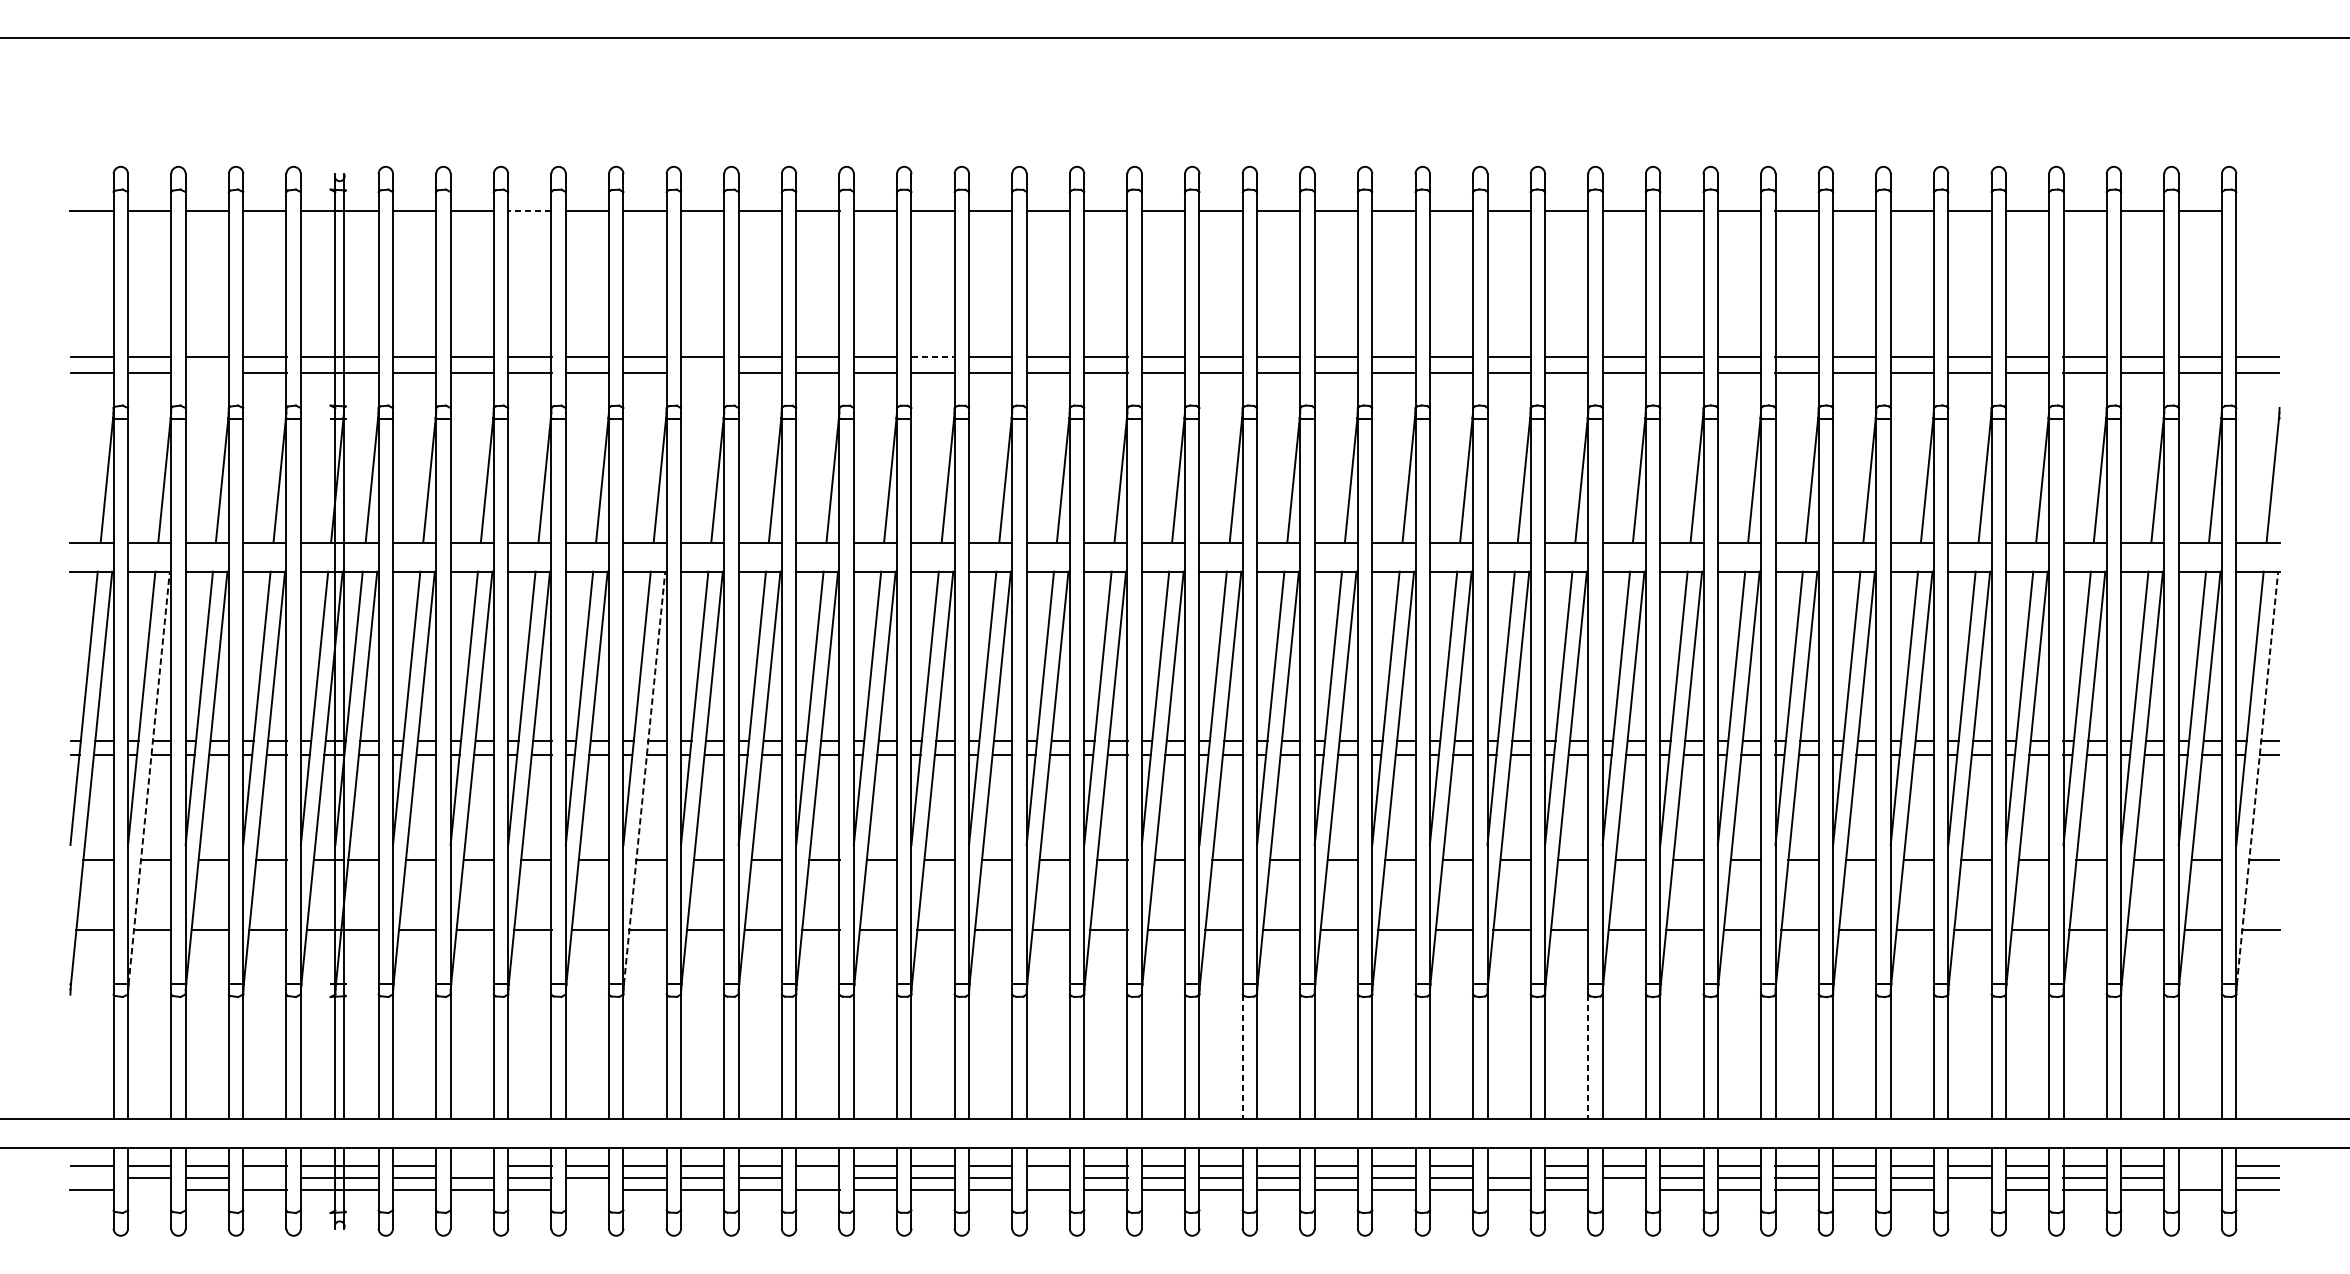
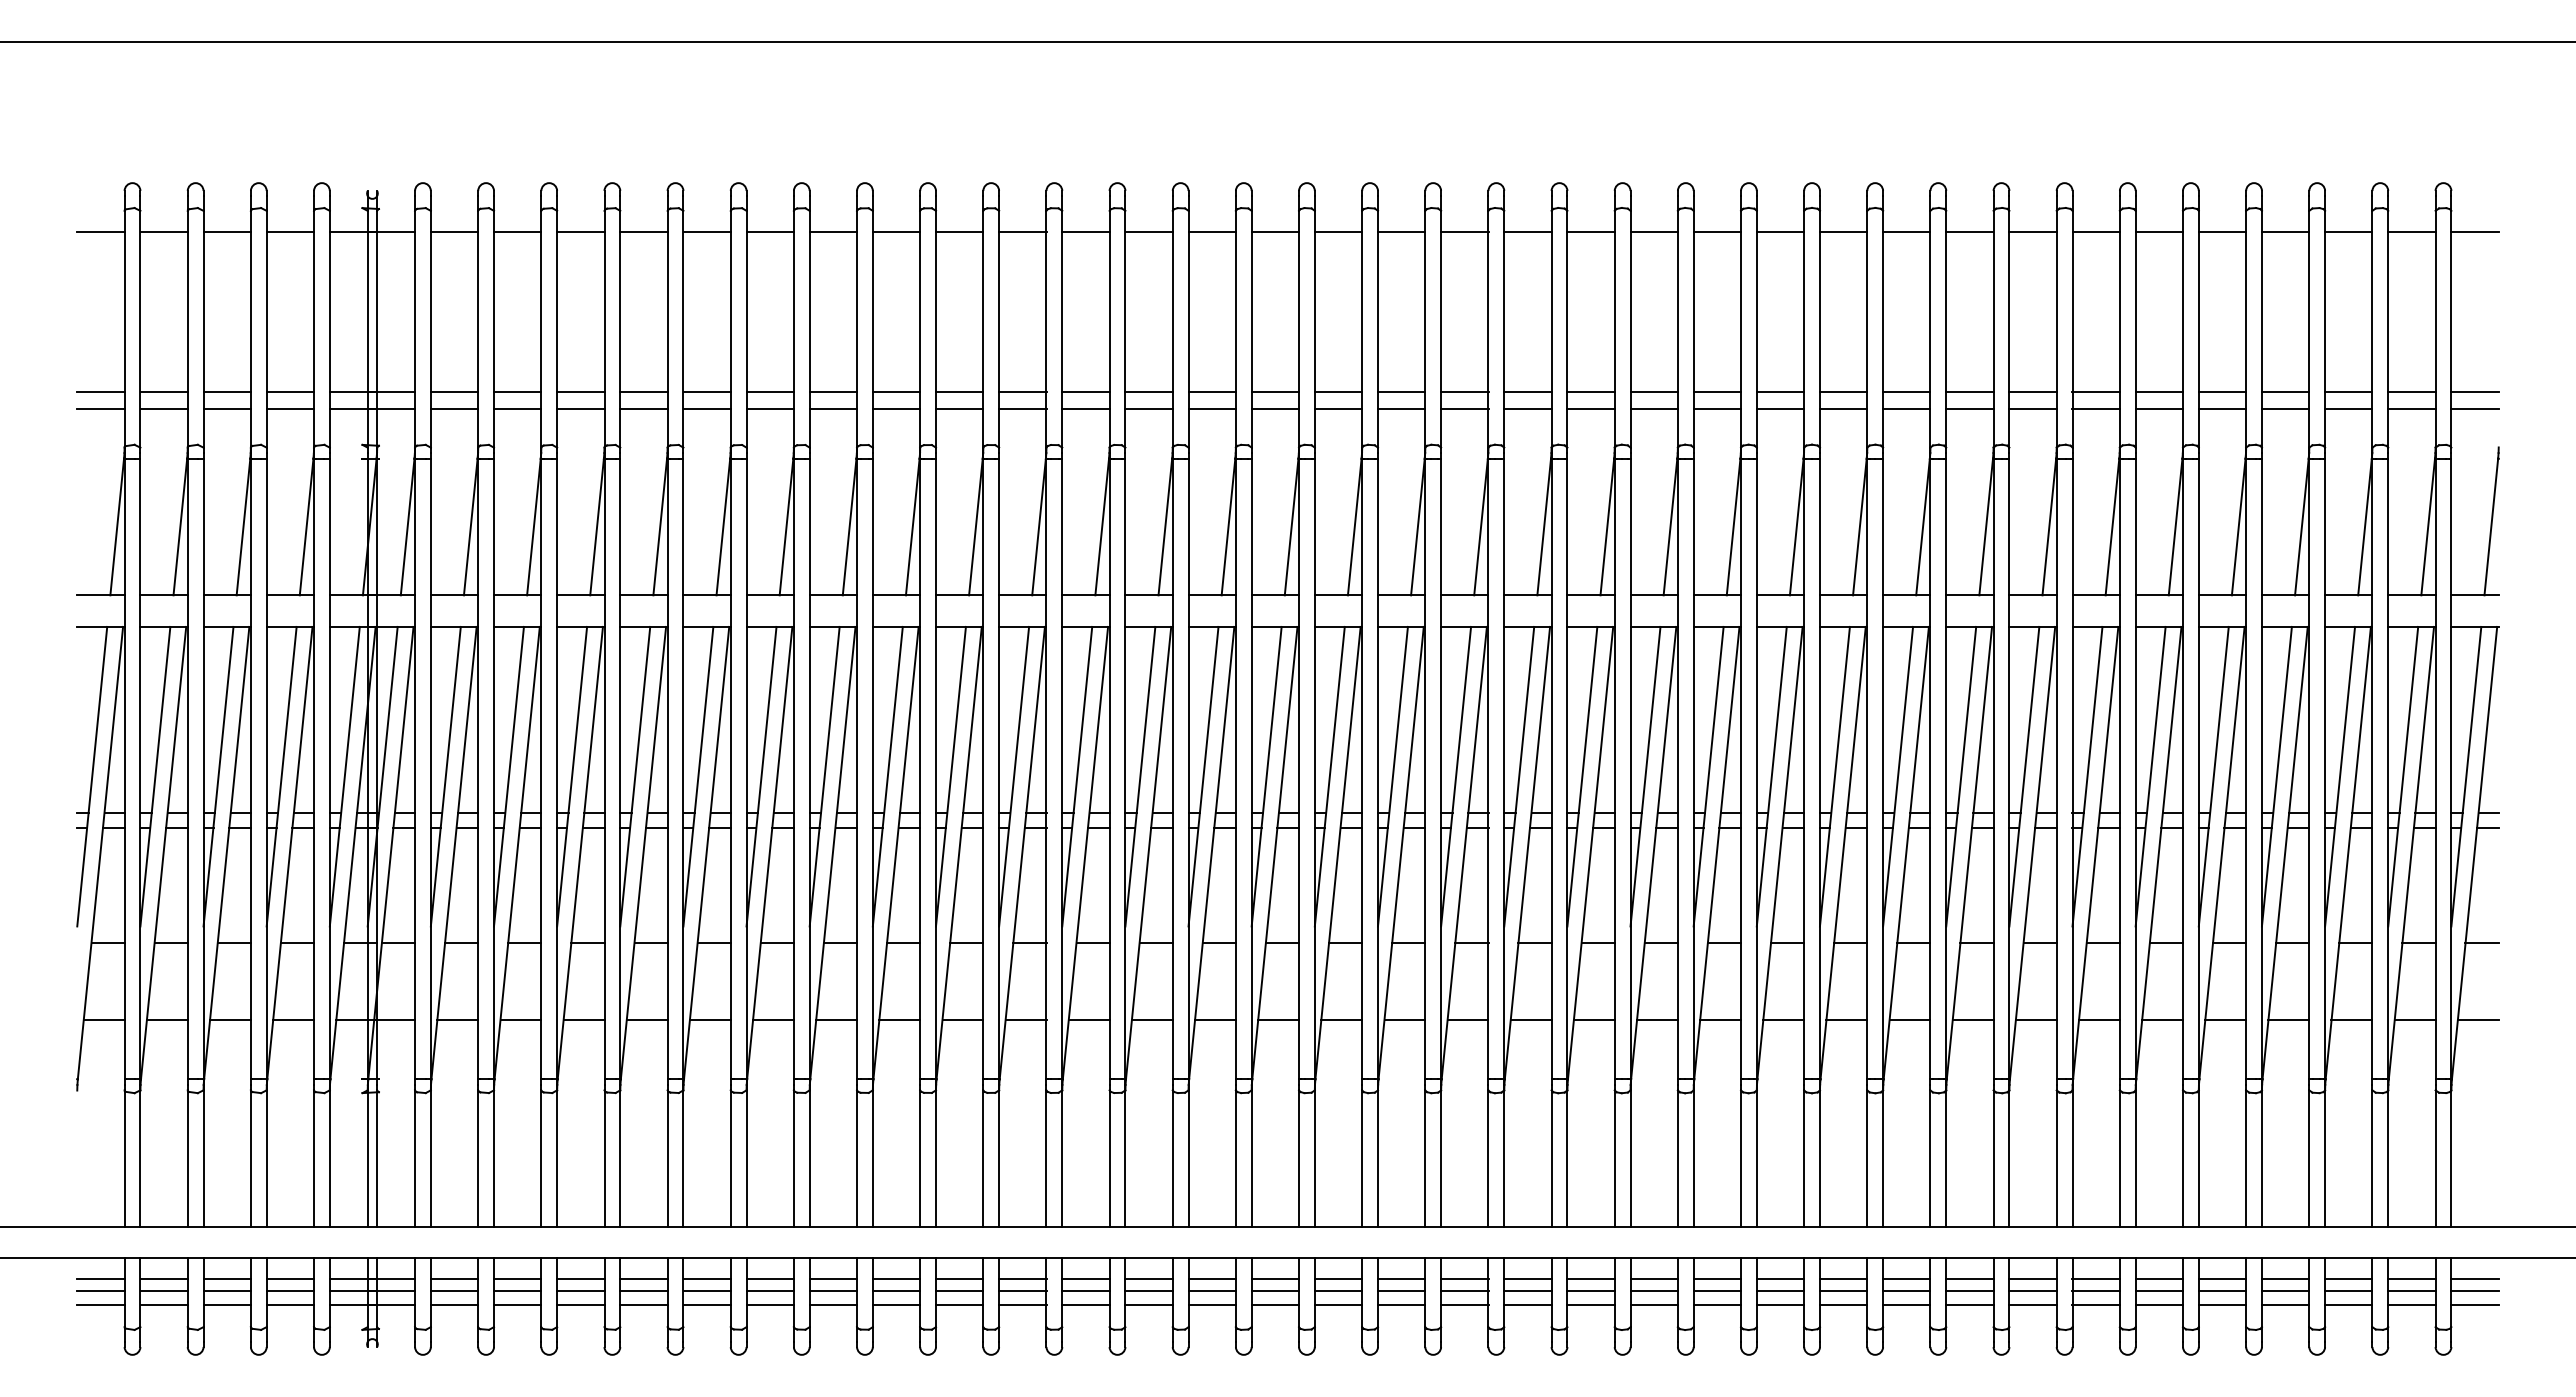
line: (529, 210) -> (580, 231), dashed -> solid
line: (2257, 210) -> (2474, 231), added
line: (932, 356) -> (1022, 391), dashed -> solid
line: (206, 373) -> (226, 409), added
line: (702, 373) -> (770, 409), added
line: (149, 777) -> (163, 852), dashed -> solid
line: (644, 777) -> (706, 852), dashed -> solid
line: (2257, 777) -> (2474, 852), dashed -> solid
line: (1242, 1057) -> (1362, 1159), dashed -> solid
line: (1588, 1057) -> (1741, 1159), dashed -> solid
line: (472, 1166) -> (517, 1278), added
line: (1508, 1166) -> (1653, 1278), added
line: (2199, 1166) -> (2411, 1278), added
line: (91, 1177) -> (100, 1291), added
line: (264, 1177) -> (290, 1291), added
line: (817, 1177) -> (896, 1291), added
line: (1047, 1177) -> (1148, 1291), added
line: (2199, 1177) -> (2411, 1291), added
line: (149, 1190) -> (163, 1305), added
line: (587, 1190) -> (643, 1305), added
line: (1624, 1190) -> (1780, 1305), added
line: (1970, 1190) -> (2159, 1305), added

